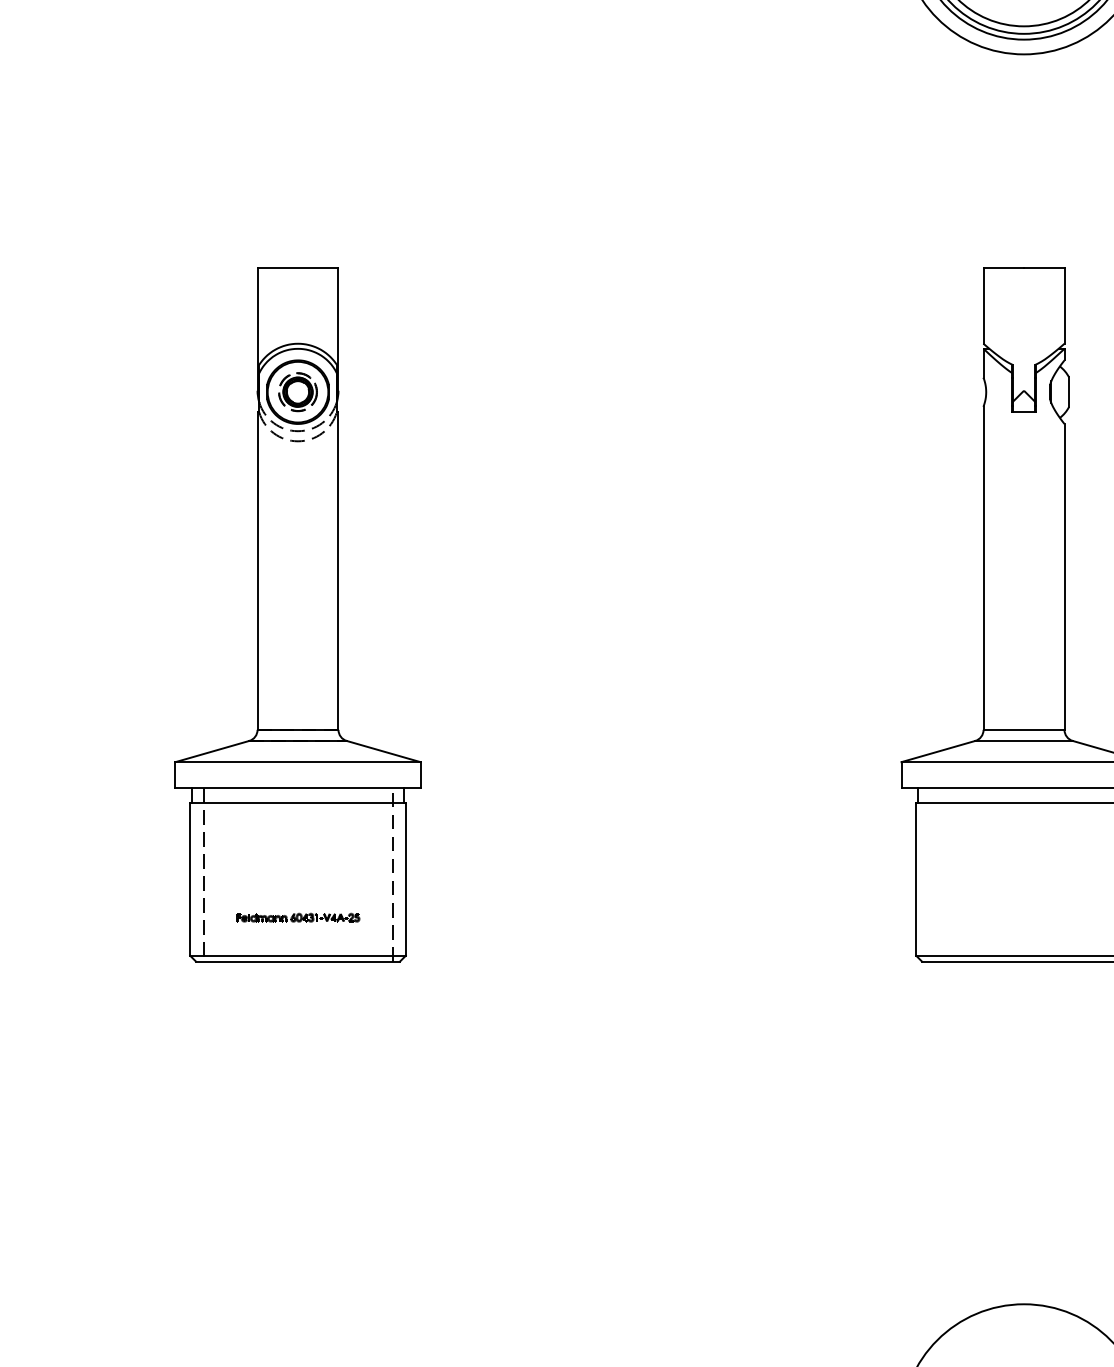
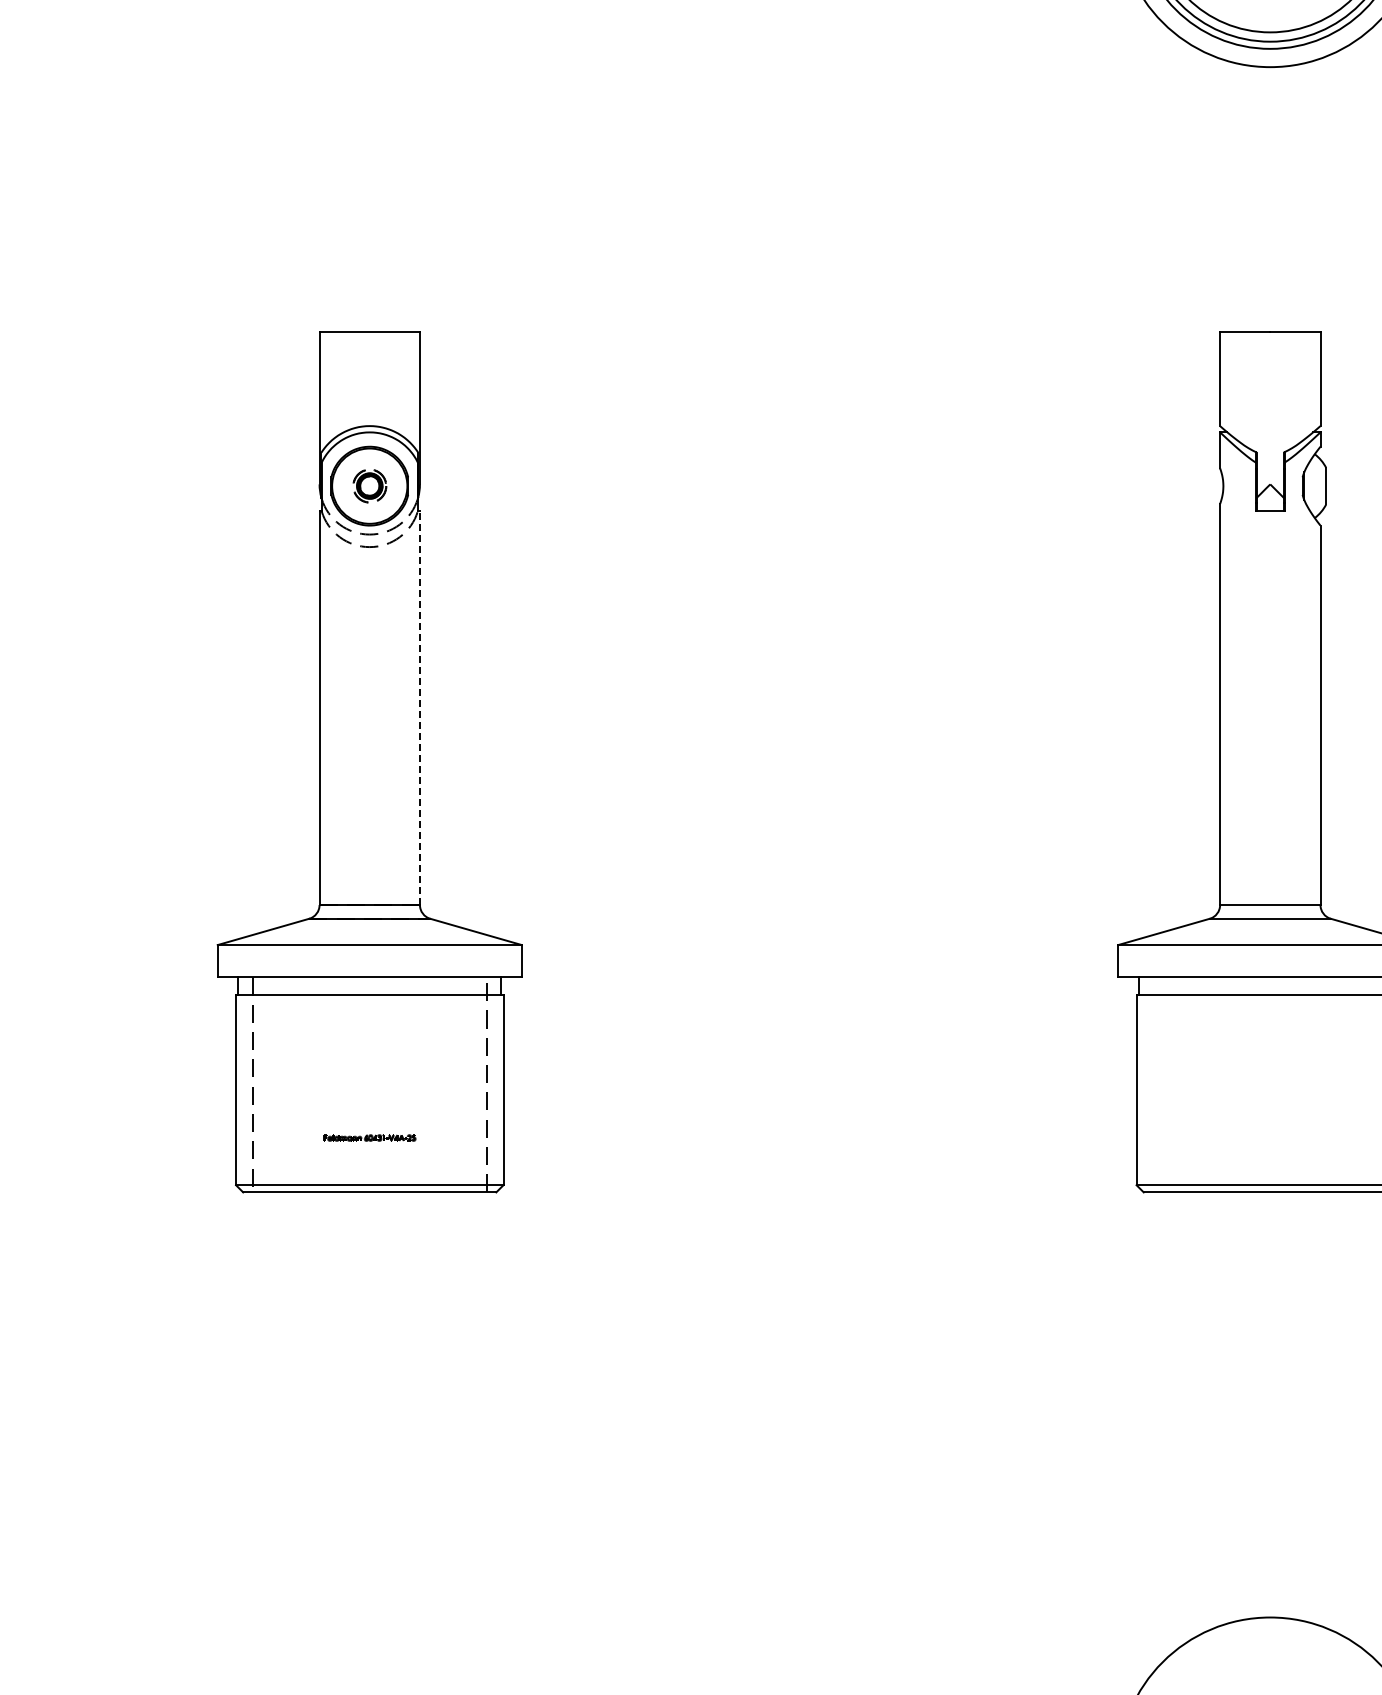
part: (297, 391) -> (369, 485), size x0.7
line: (338, 571) -> (419, 708), solid -> dashed
part: (297, 917) -> (369, 1137), size x0.6

